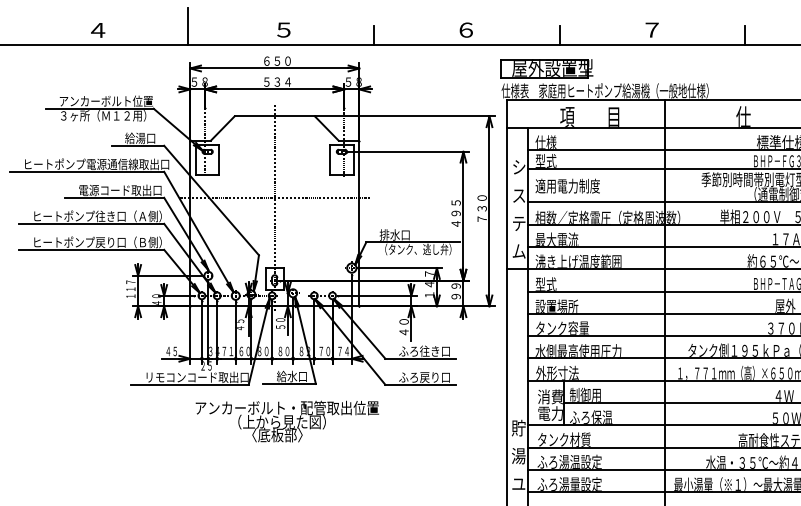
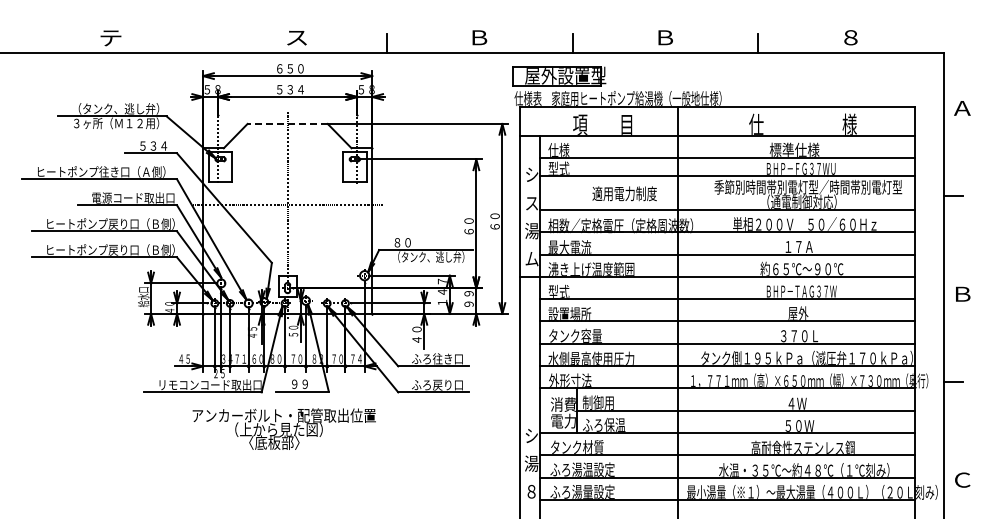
line: (187, 25) -> (200, 33), removed
text: (283, 29) -> (296, 37), ５ -> ス
text: (466, 29) -> (479, 37), ６ -> Ｂ
text: (652, 29) -> (665, 37), ７ -> Ｂ
text: (97, 30) -> (110, 38), ４ -> テ
text: (105, 100) -> (118, 108), アンカーボルト位置 -> （タンク、逃し弁）
line: (274, 115) -> (287, 123), solid -> dashed
text: (140, 137) -> (153, 145), 給湯口 -> ５３４
text: (127, 163) -> (140, 171), ヒートポンプ電源通信線取出口 -> ヒートポンプ往き口（Ａ側）
text: (567, 185) -> (624, 193), moved
text: (481, 207) -> (494, 215), ７３０ -> ６０
text: (455, 212) -> (468, 220), ４９５ -> ６０
text: (120, 215) -> (133, 223), ヒートポンプ往き口（Ａ側） -> ヒートポンプ戻り口（Ｂ側）
text: (518, 223) -> (531, 231), テ -> 湯
text: (394, 234) -> (407, 242), 排水口 -> ８０
text: (130, 289) -> (143, 297), １１７ -> 給水口
text: (280, 350) -> (293, 358), ８０ -> ７０
text: (291, 375) -> (304, 383), 給水口 -> ９９
text: (286, 420) -> (283, 428), moved
text: (518, 427) -> (531, 435), 貯 -> シ
text: (518, 483) -> (531, 491), ユ -> ８

